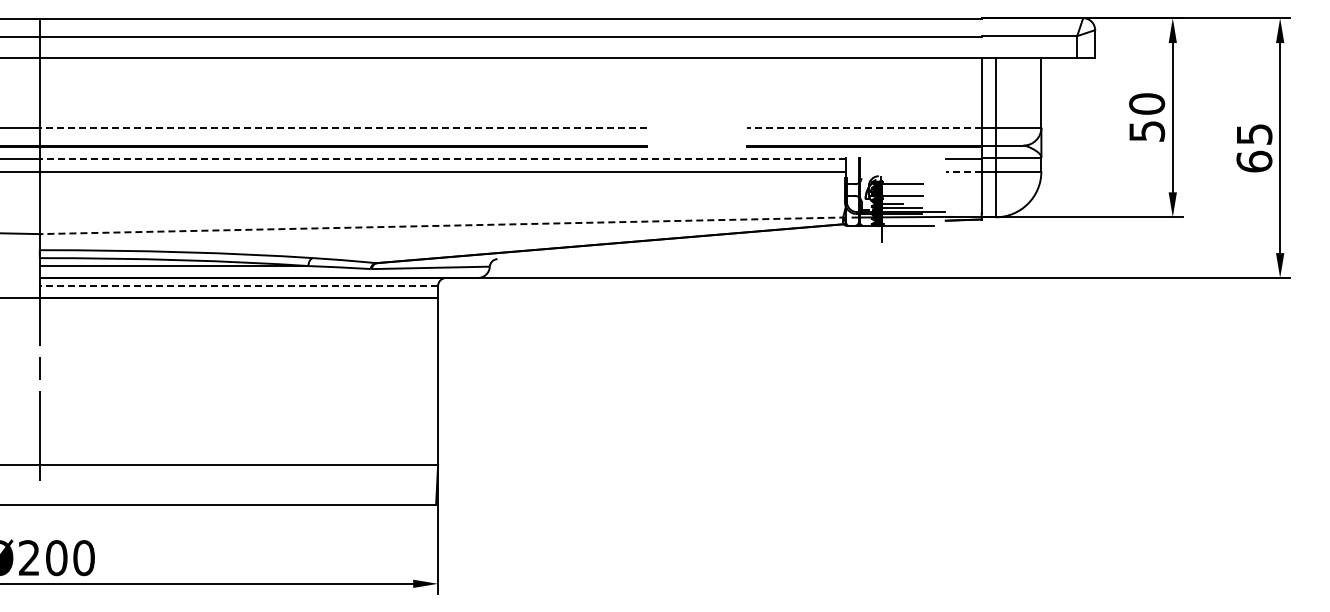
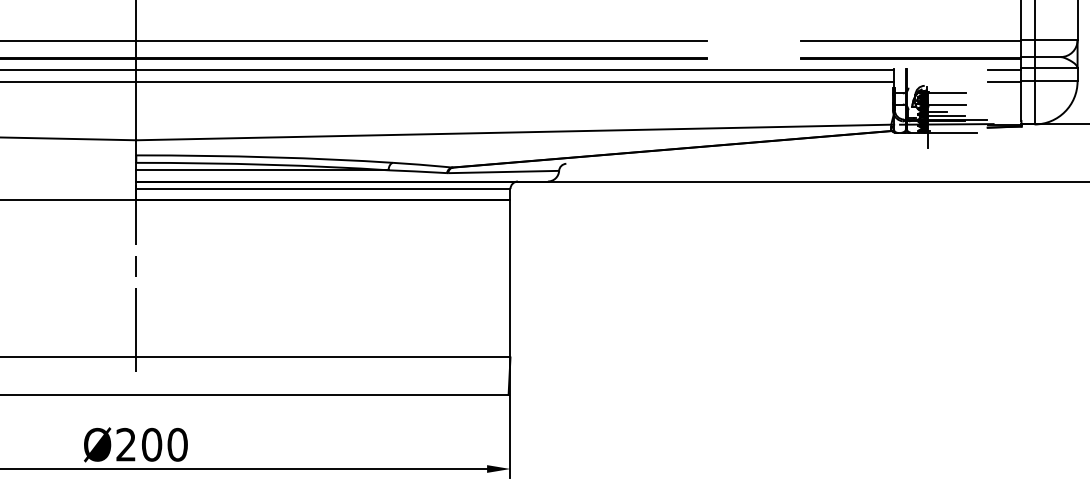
line: (343, 128) -> (421, 40), dashed -> solid
line: (863, 128) -> (910, 40), dashed -> solid
line: (442, 159) -> (514, 70), dashed -> solid
line: (963, 171) -> (1004, 81), dashed -> solid
line: (442, 225) -> (514, 132), dashed -> solid
line: (238, 285) -> (322, 188), dashed -> solid

